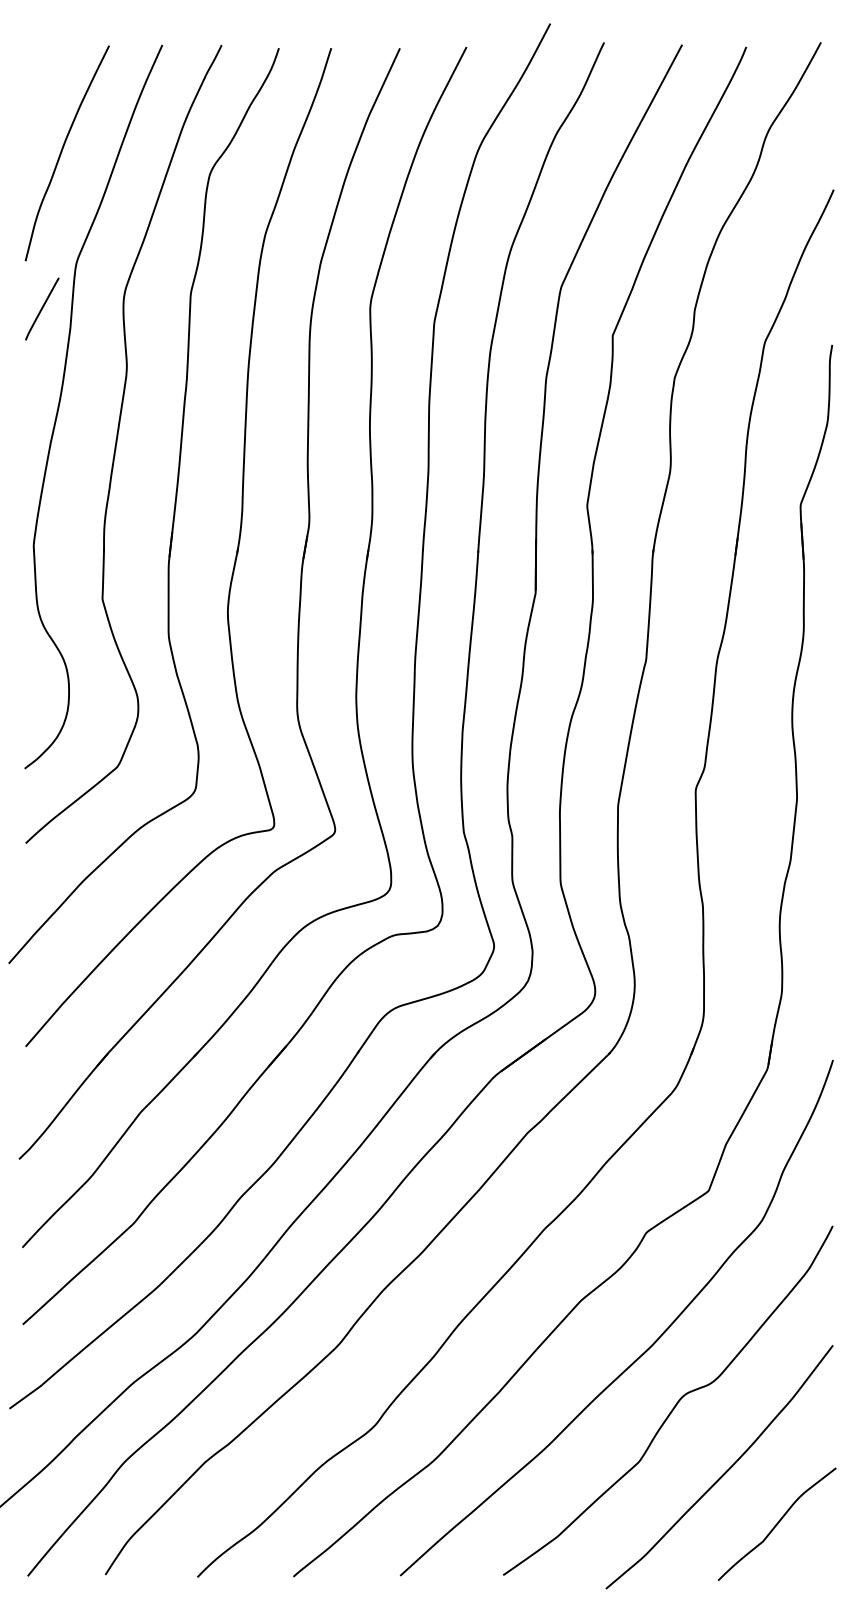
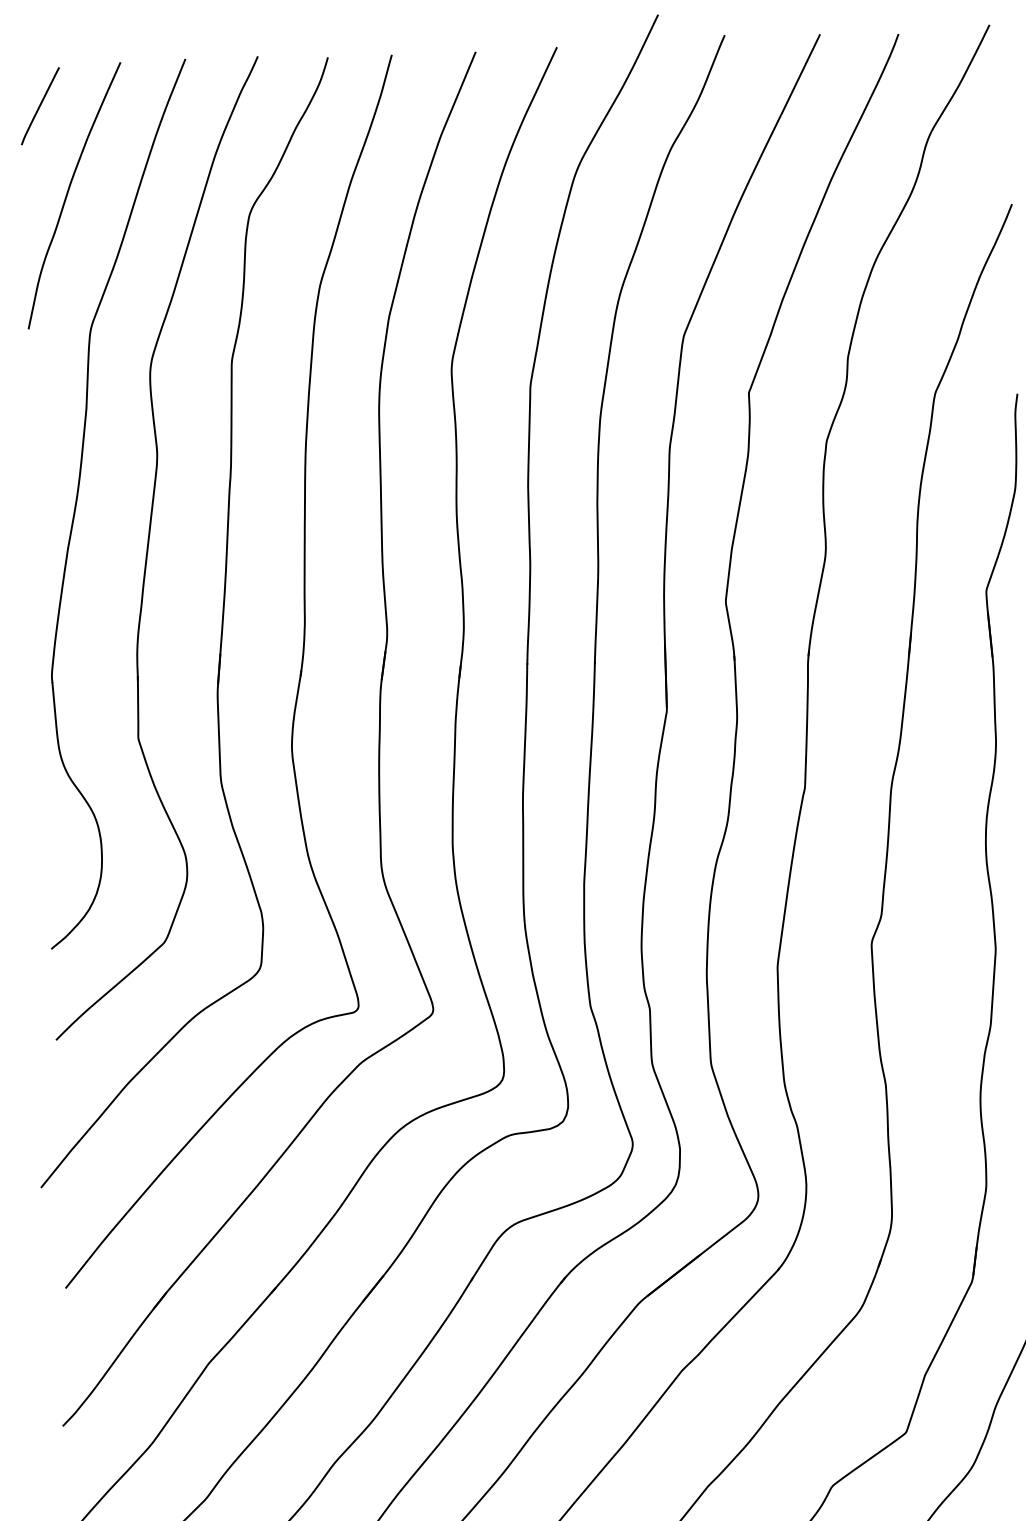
line: (42, 308) -> (40, 105), moved

